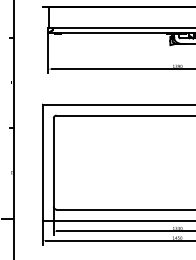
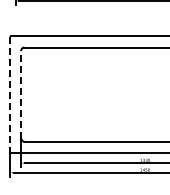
line: (42, 162) -> (10, 94), solid -> dashed
line: (53, 162) -> (21, 94), solid -> dashed

